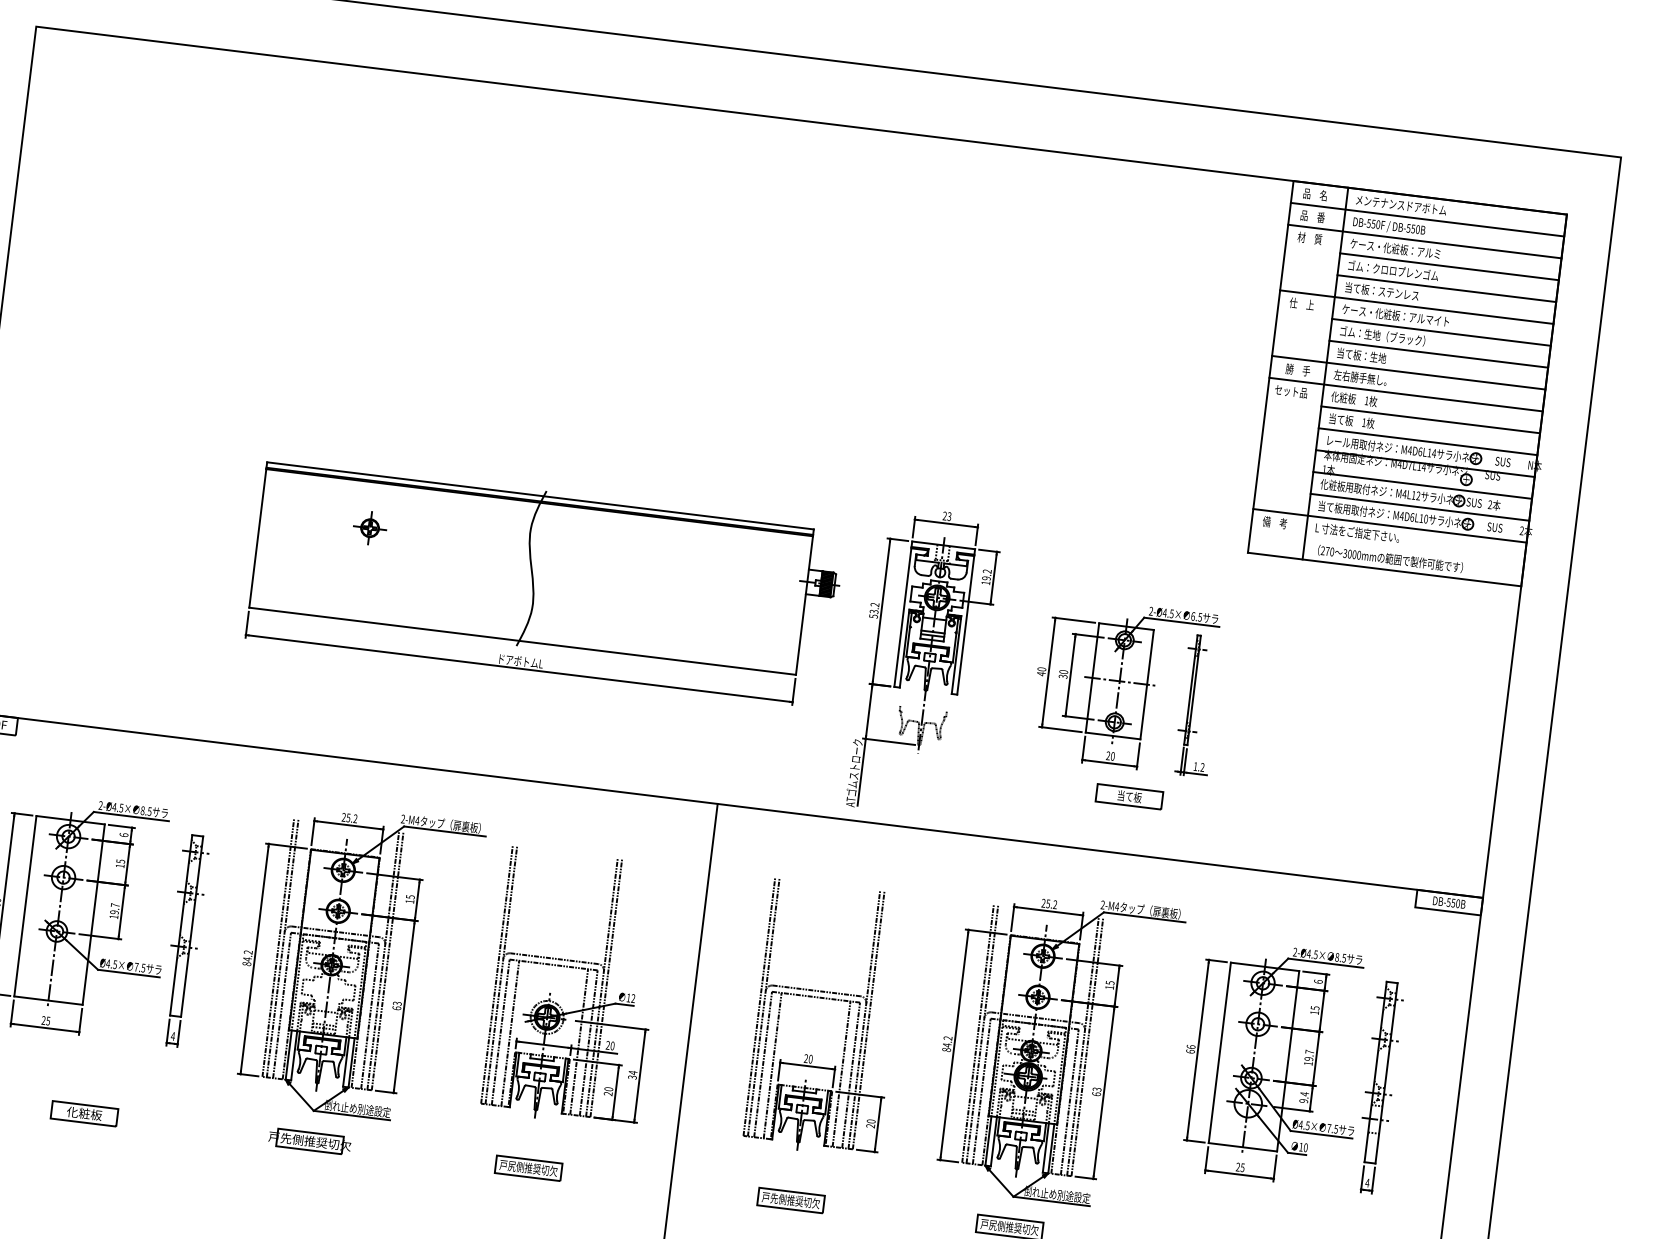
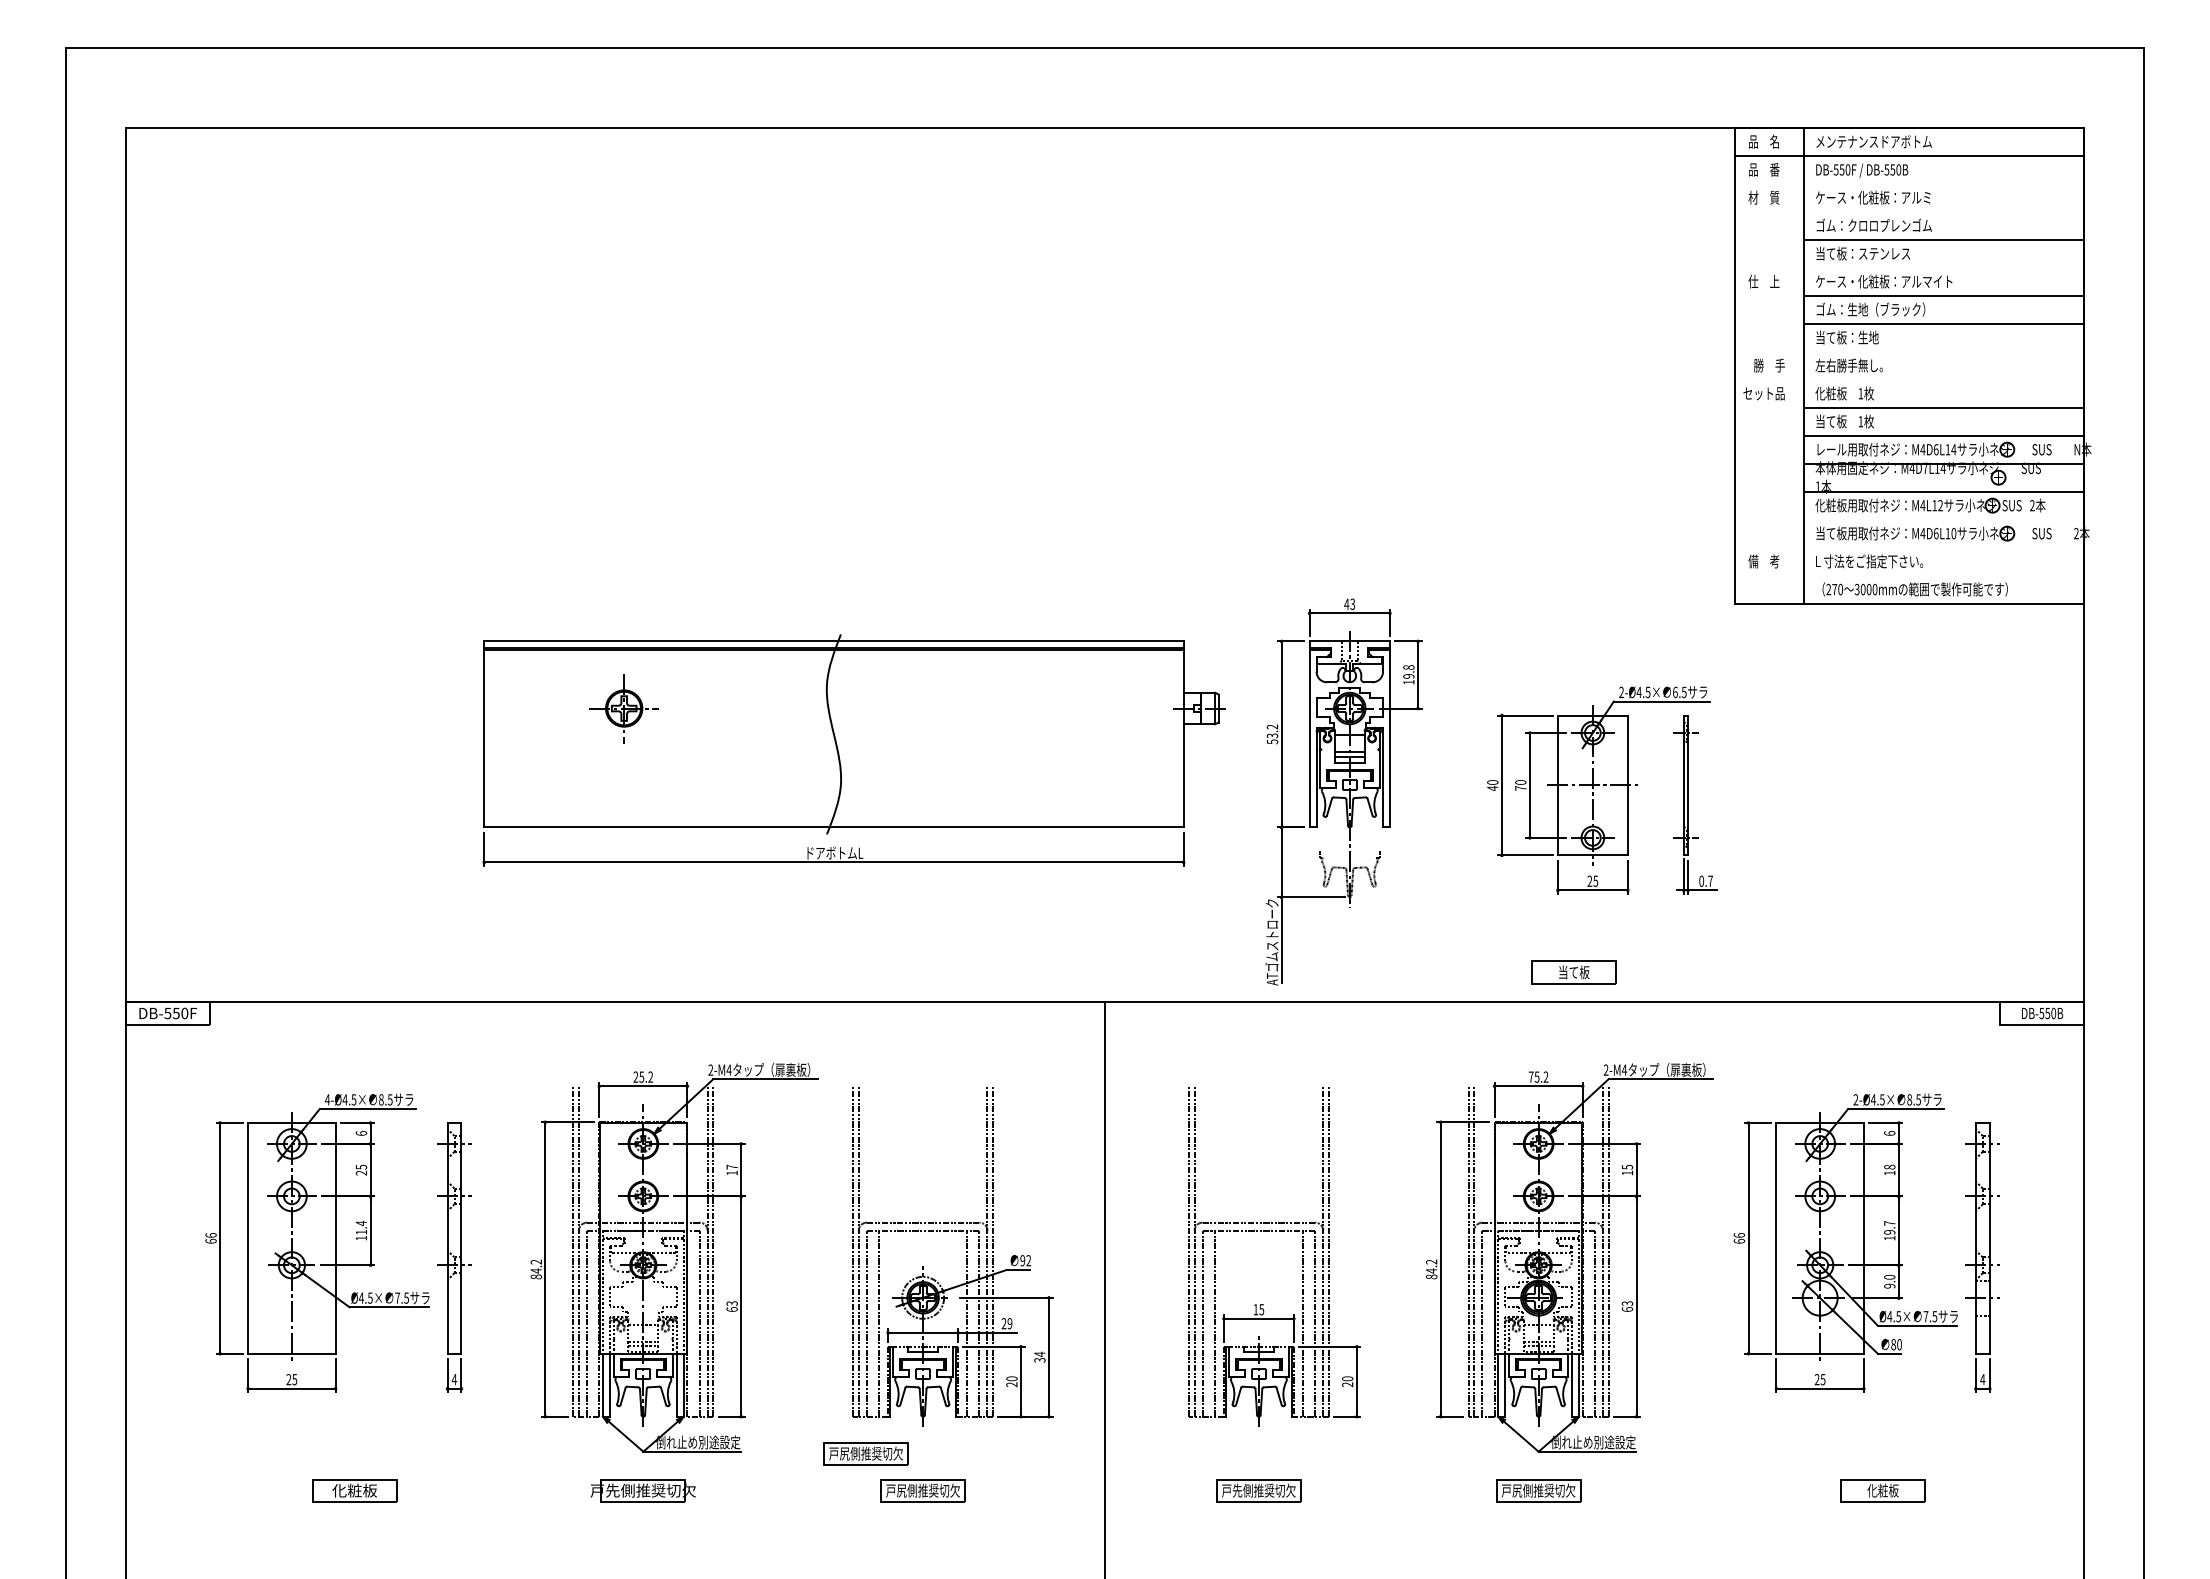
line: (1425, 241) -> (1909, 183), removed
line: (1449, 266) -> (1944, 211), removed
line: (1416, 306) -> (1909, 267), removed
line: (1408, 372) -> (1909, 351), removed
line: (1406, 394) -> (1909, 379), removed
line: (1420, 507) -> (1944, 519), removed
text: (944, 515) -> (1346, 603), 23 -> 43
line: (1390, 525) -> (1909, 547), removed
part: (369, 528) -> (623, 708), size x1.6
text: (987, 571) -> (1408, 667), 19.2 -> 19.8
hatch: (826, 583) -> (1208, 707), removed
text: (1062, 676) -> (1520, 788), 30 -> 70
text: (1112, 755) -> (1595, 880), 20 -> 25
text: (1198, 766) -> (1705, 880), 1.2 -> 0.7
part: (1129, 796) -> (1573, 972), moved
text: (100, 805) -> (327, 1099), 2-Ø4.5× -> 4-Ø4.5×
text: (119, 865) -> (360, 1172), 15 -> 25
text: (410, 896) -> (731, 1166), 15 -> 17
text: (1043, 902) -> (1530, 1076), 25.2 -> 75.2
text: (115, 908) -> (361, 1227), 19.7 -> 11.4
text: (628, 997) -> (1022, 1260), 12 -> 92
text: (1315, 1007) -> (1889, 1166), 15 -> 18
text: (612, 1045) -> (1009, 1323), 20 -> 29
text: (808, 1058) -> (1258, 1309), 20 -> 15
text: (1304, 1093) -> (1889, 1276), 9.4 -> 9.0
part: (487, 1133) -> (865, 1453), added
text: (1301, 1147) -> (1893, 1344), 10 -> 80

